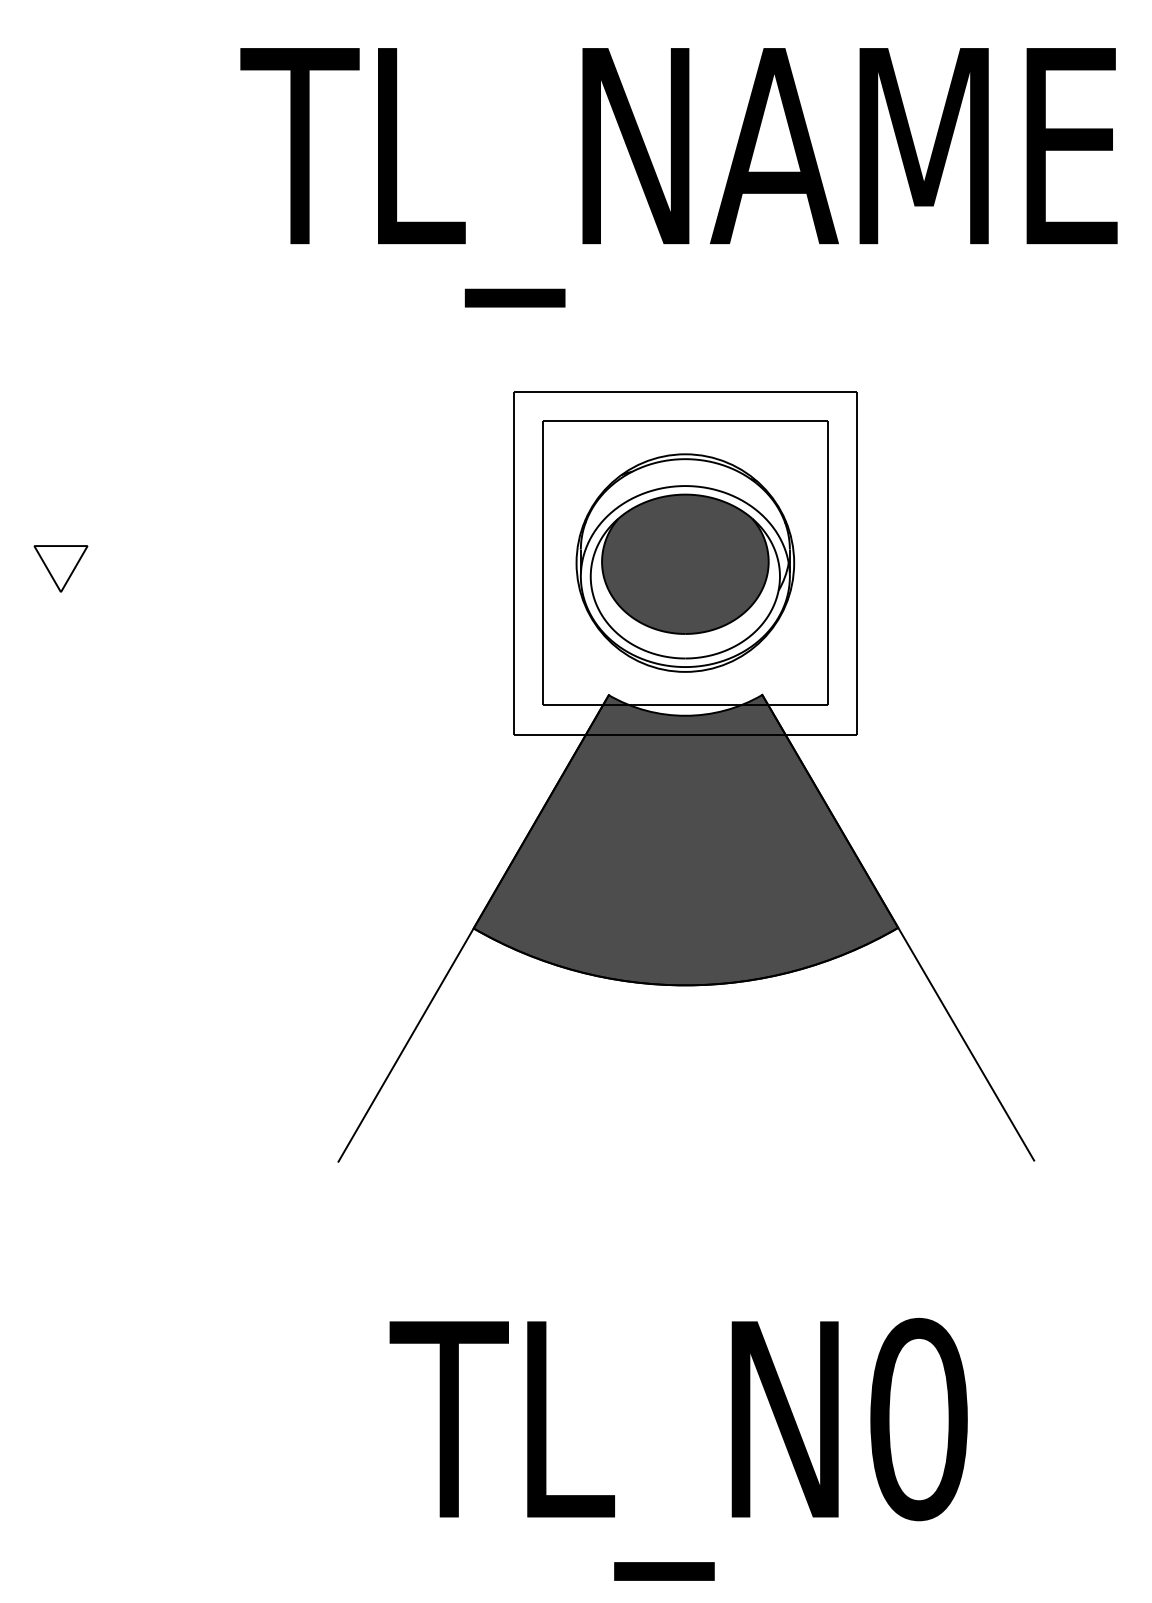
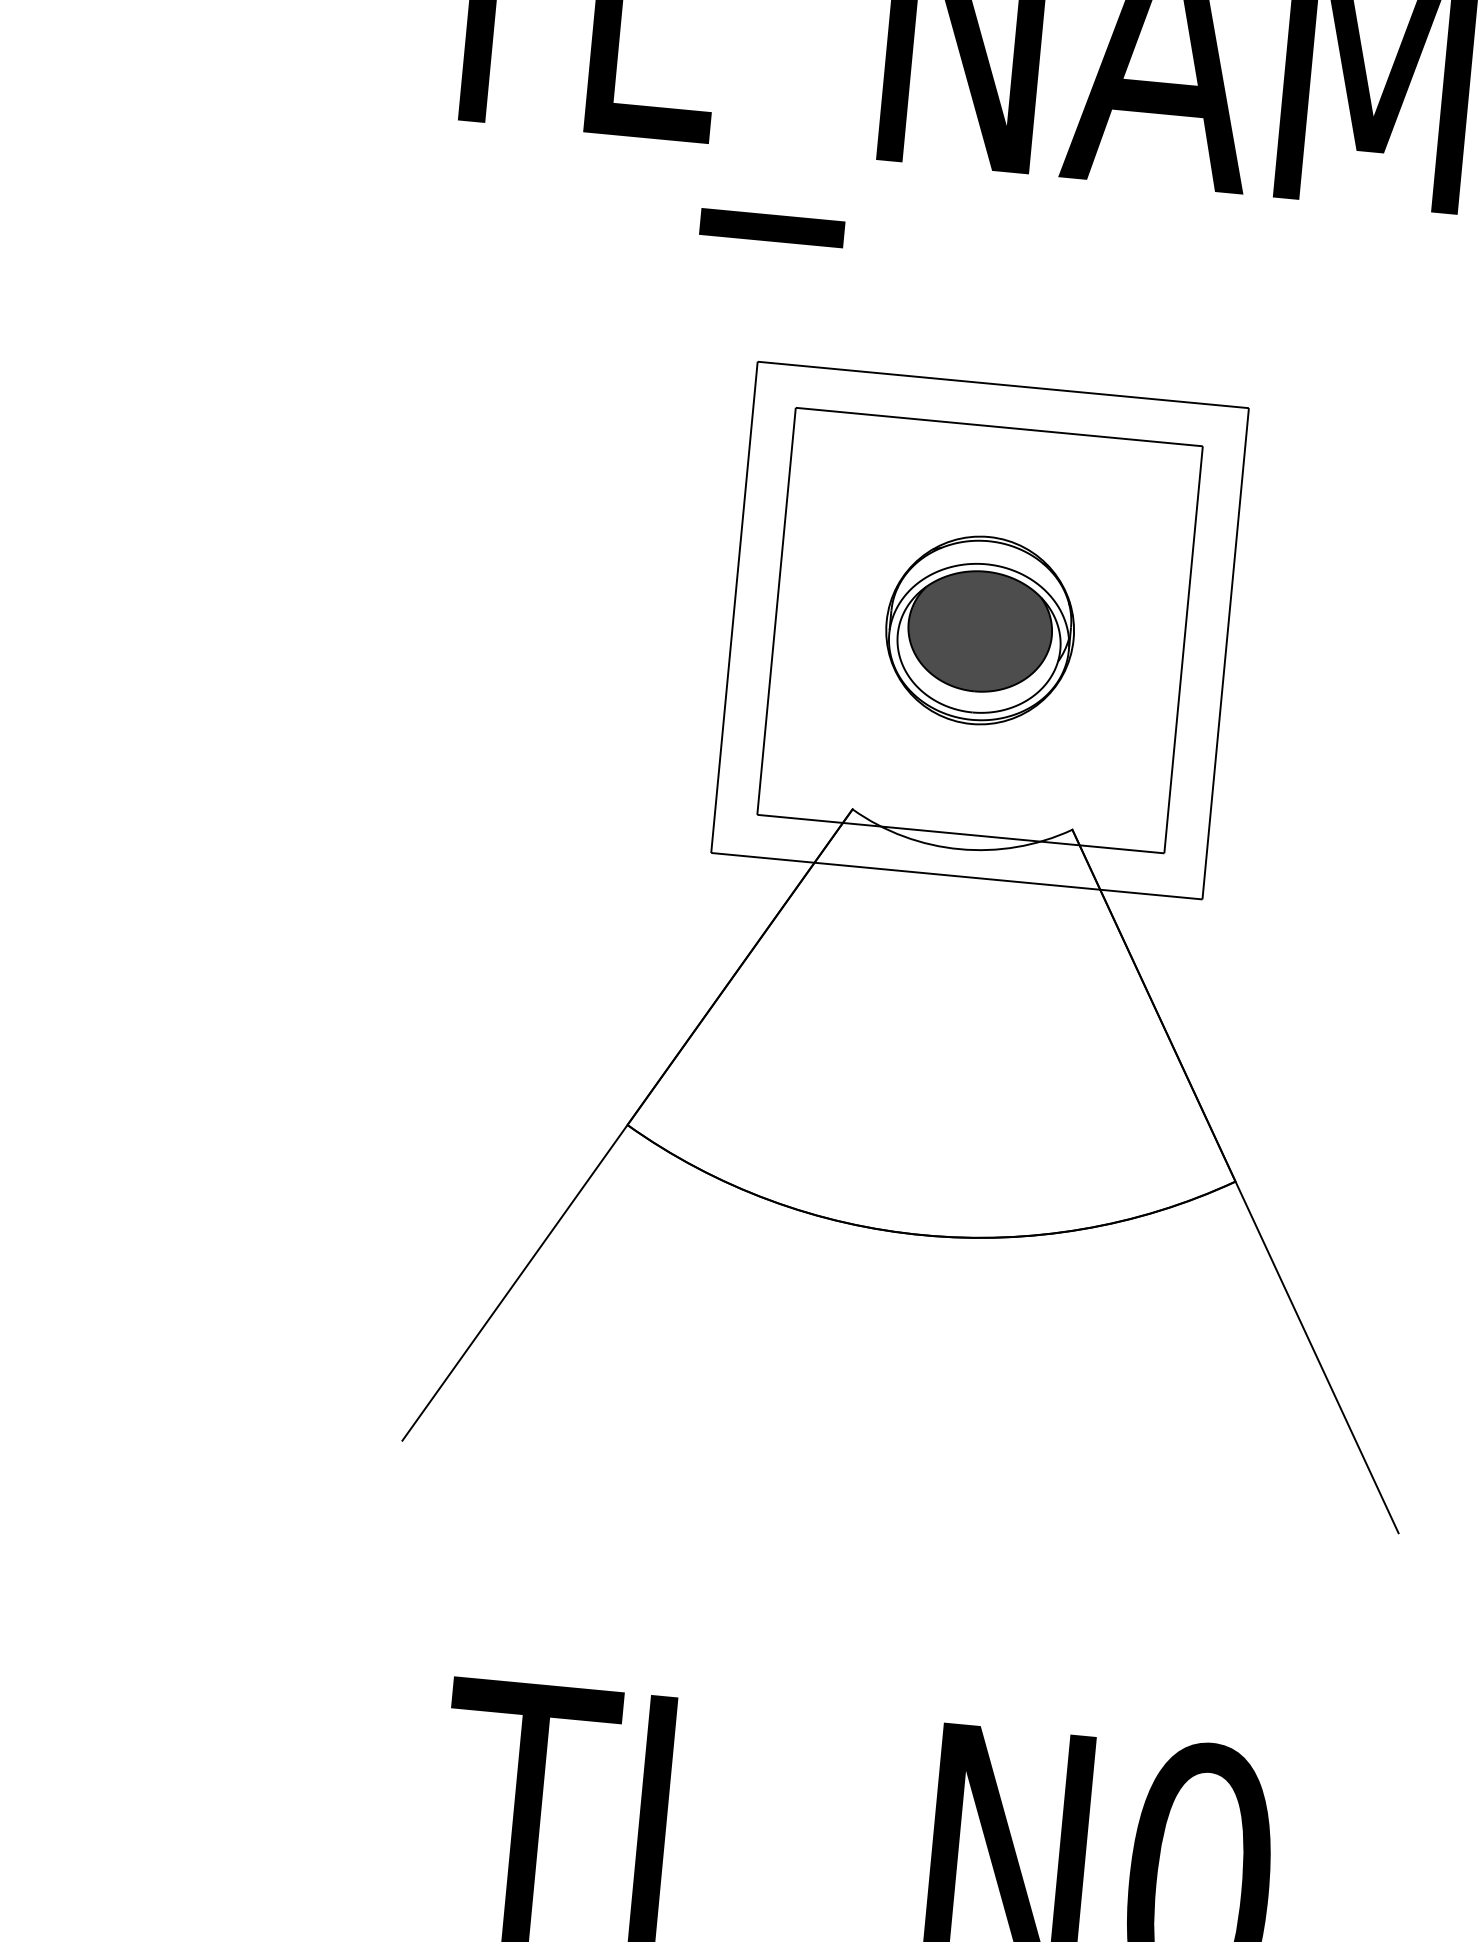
part: (685, 562) -> (980, 629), size x0.6
part: (60, 568) -> (84, 553), removed
fill: (685, 839) -> (942, 1026), removed

